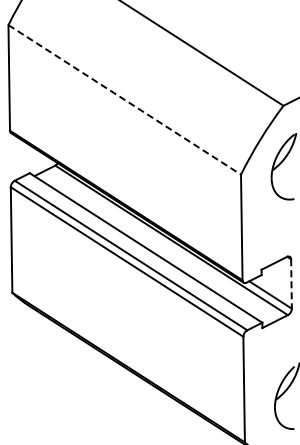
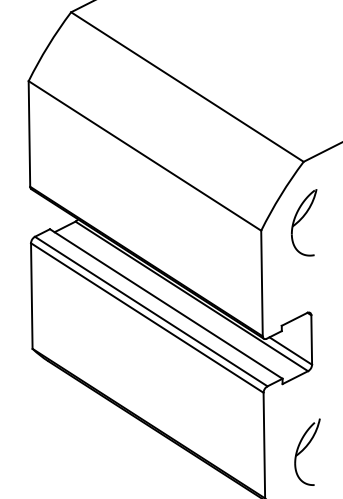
line: (125, 100) -> (145, 156), dashed -> solid
line: (291, 284) -> (311, 340), dashed -> solid

